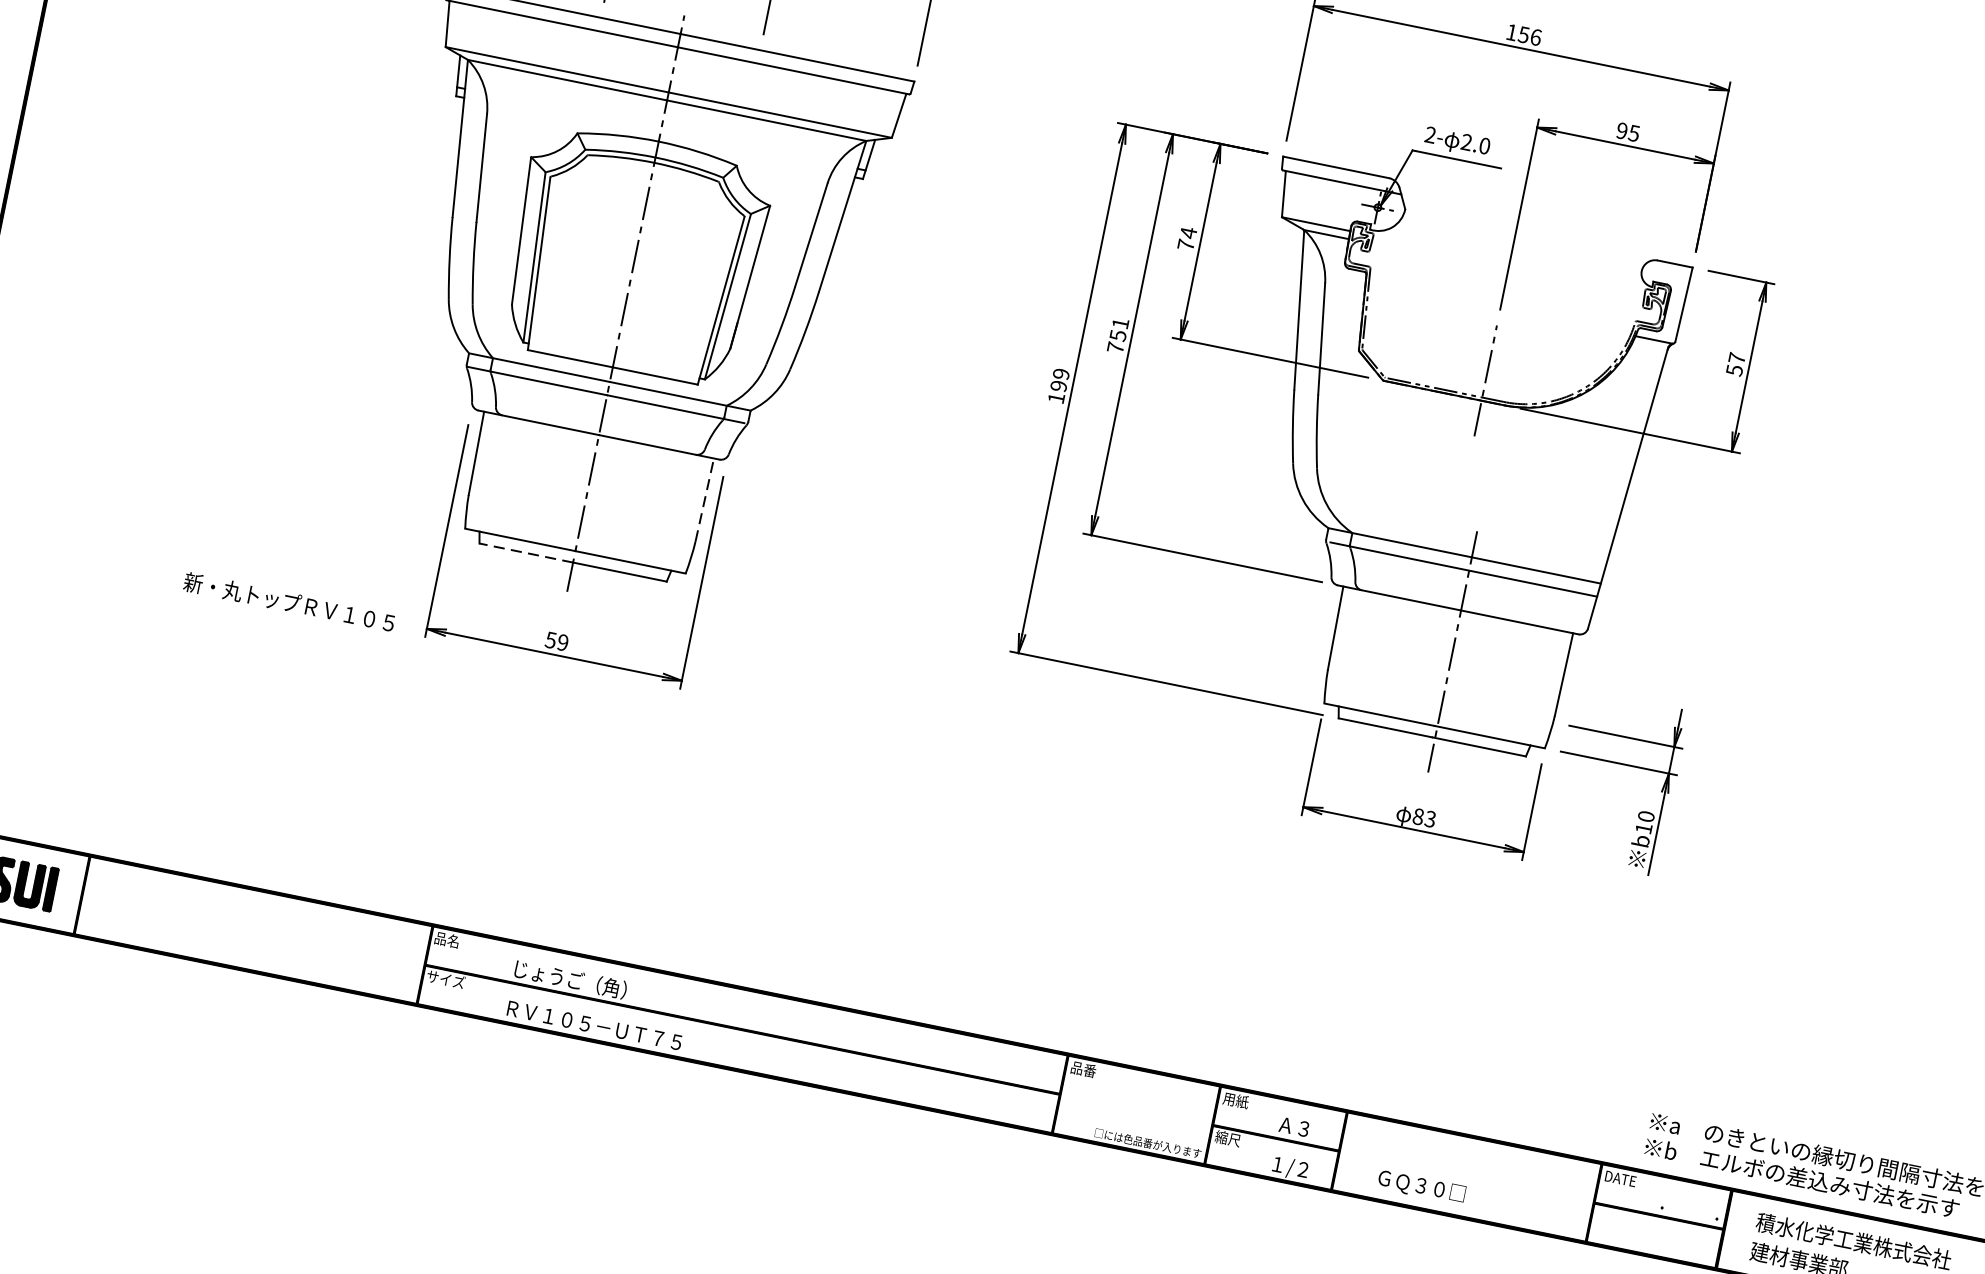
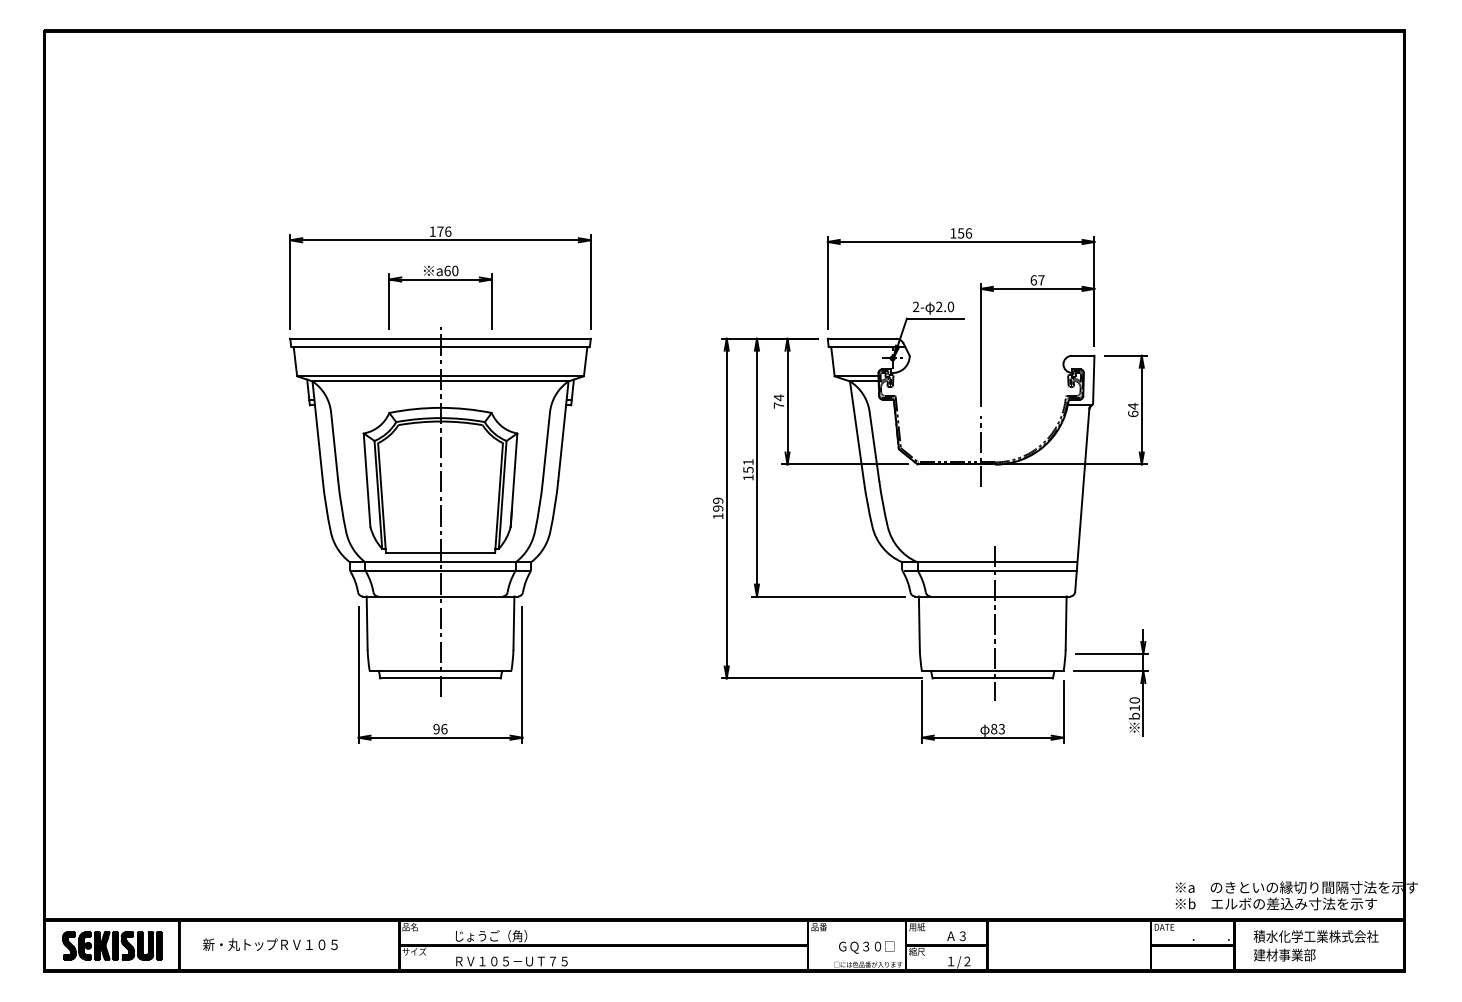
text: (1627, 132) -> (1037, 280), 95 -> 67
text: (1115, 347) -> (748, 477), 751 -> 151
text: (1736, 363) -> (1133, 409), 57 -> 64
line: (704, 500) -> (513, 623), dashed -> solid
line: (524, 552) -> (409, 678), dashed -> solid
text: (289, 602) -> (270, 944), moved
text: (556, 642) -> (440, 729), 59 -> 96
text: (1421, 1187) -> (866, 947), moved

